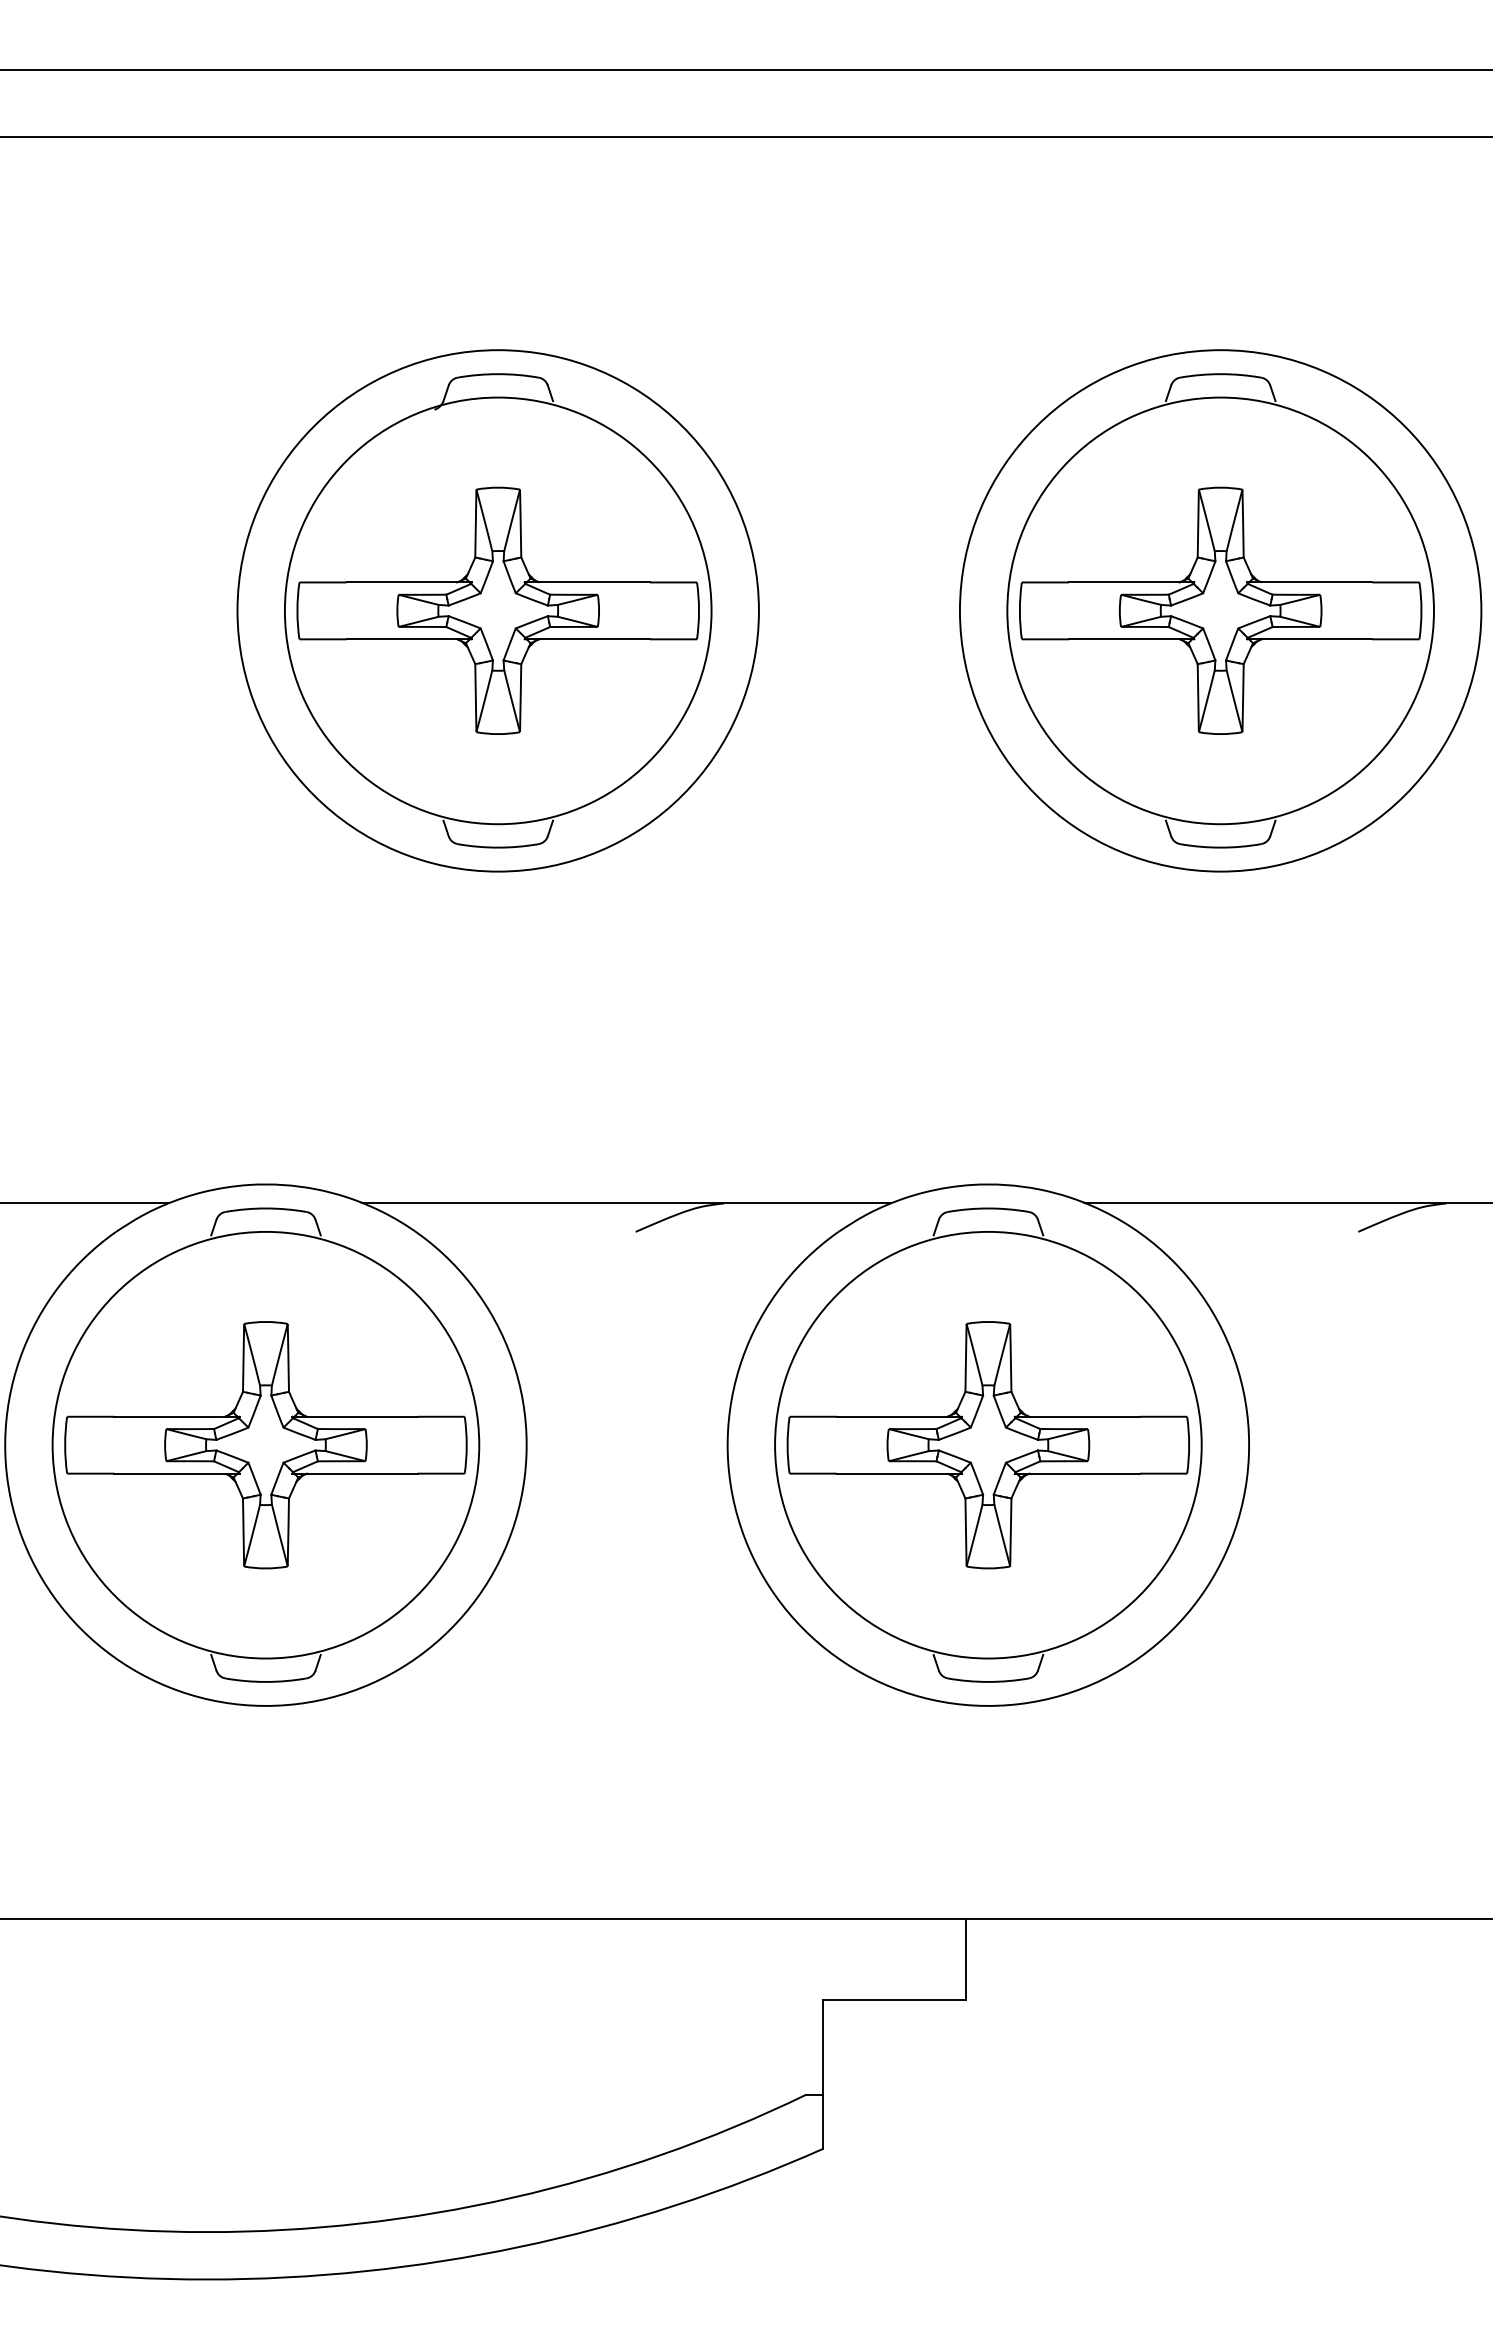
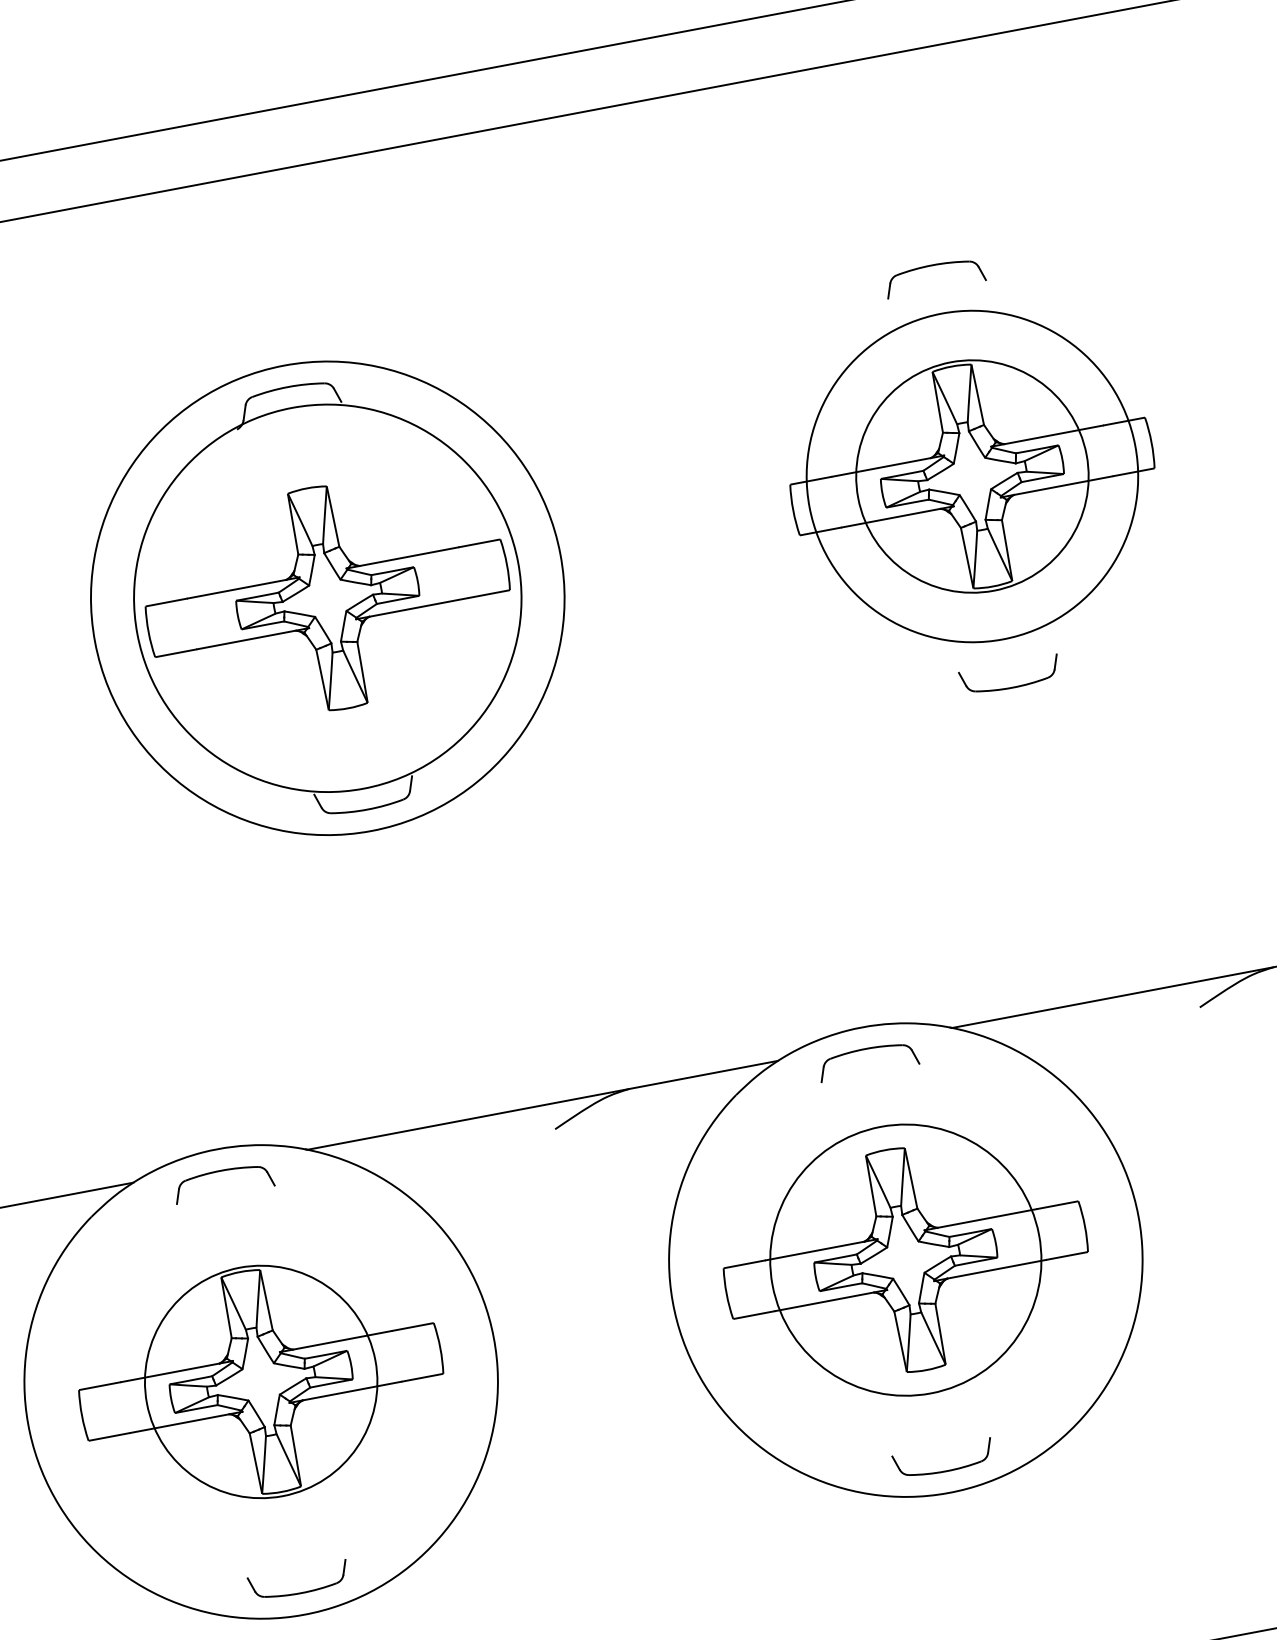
circle: (1220, 610) -> (972, 476), size x0.6
circle: (1220, 610) -> (972, 476), size x0.7
circle: (265, 1444) -> (260, 1381), size x0.6
circle: (988, 1444) -> (905, 1259), size x0.7

